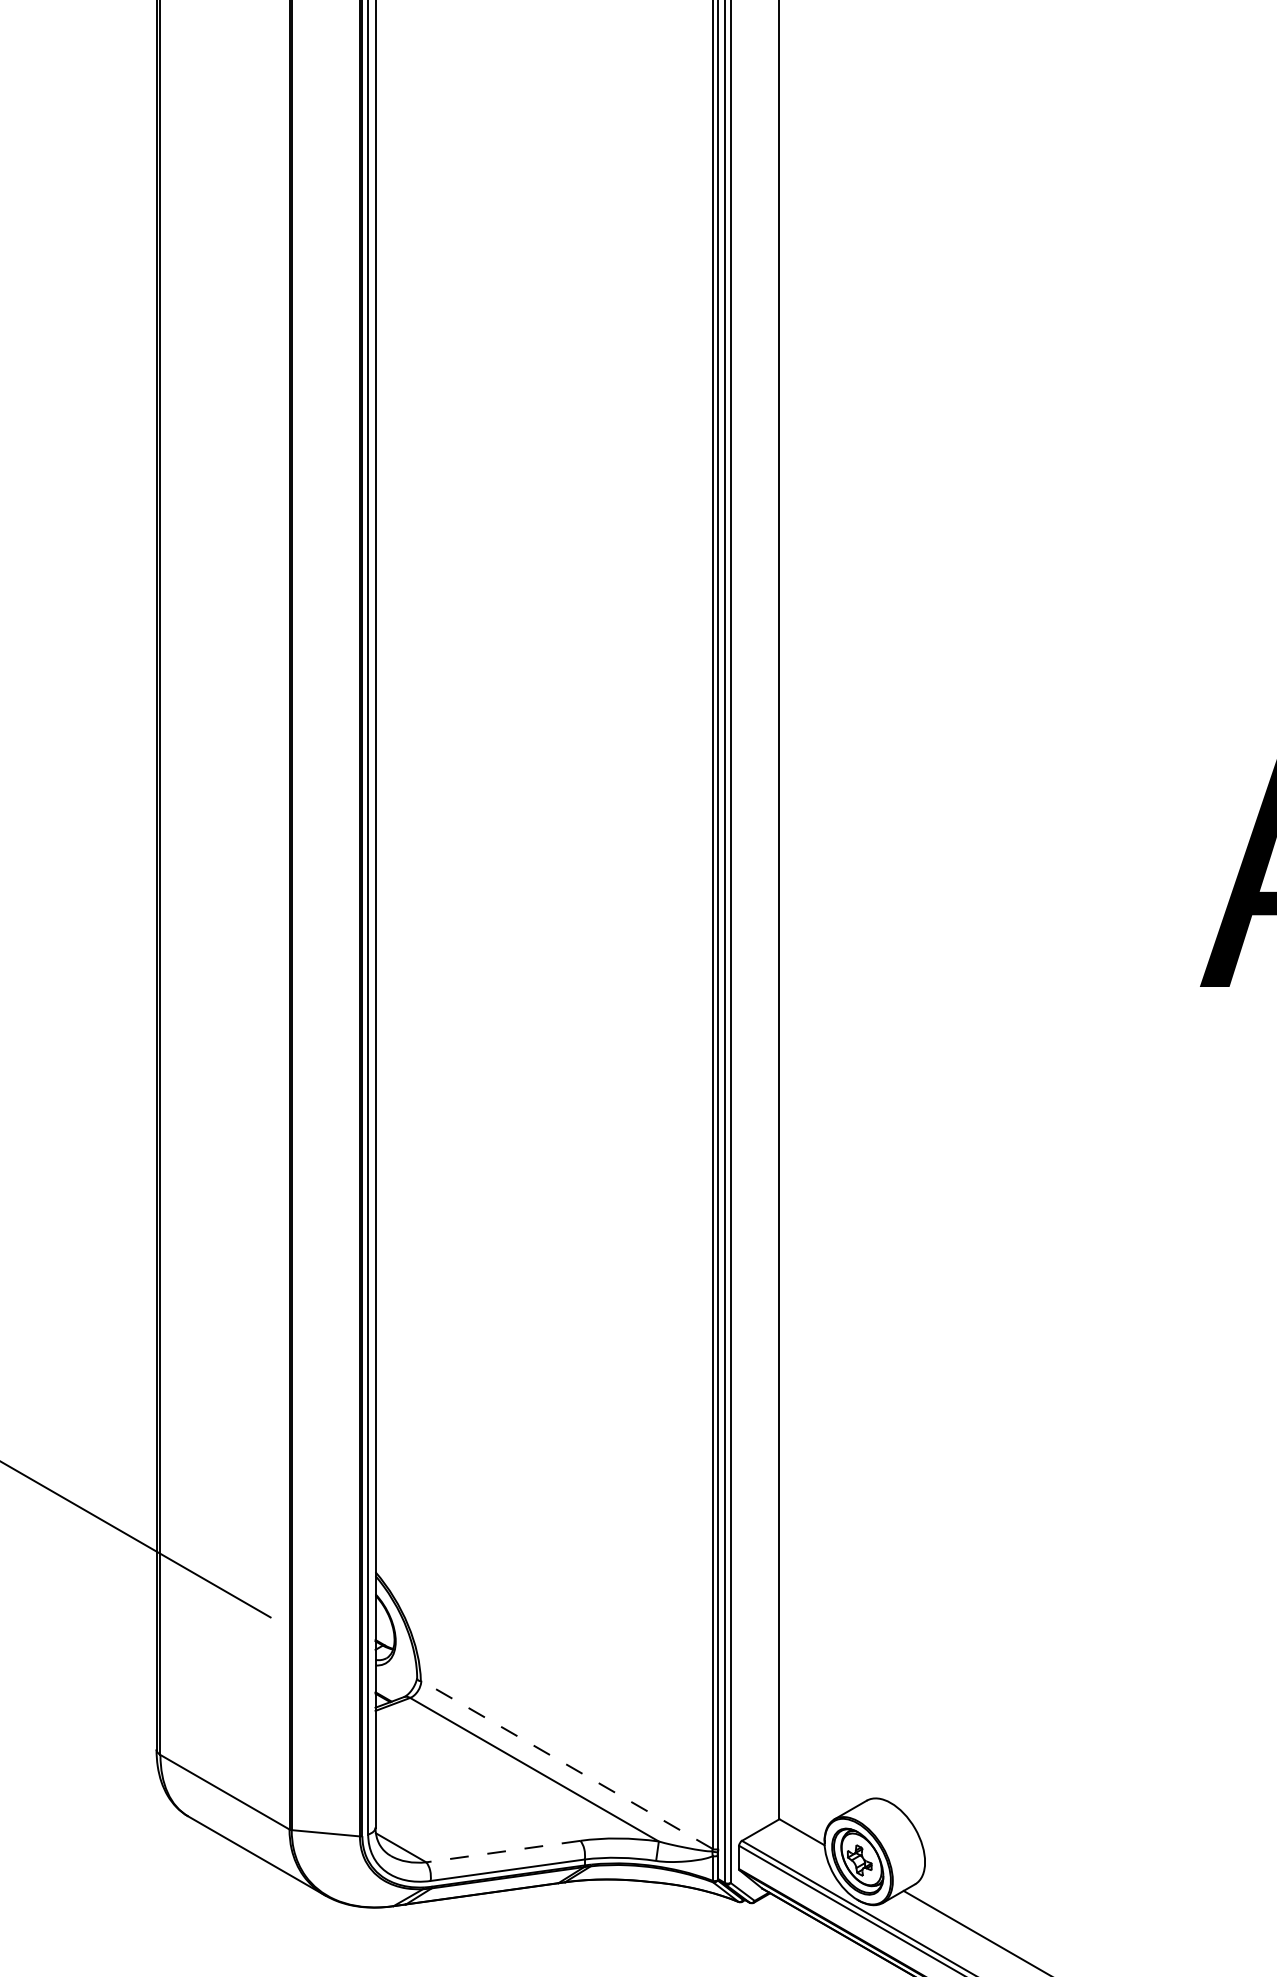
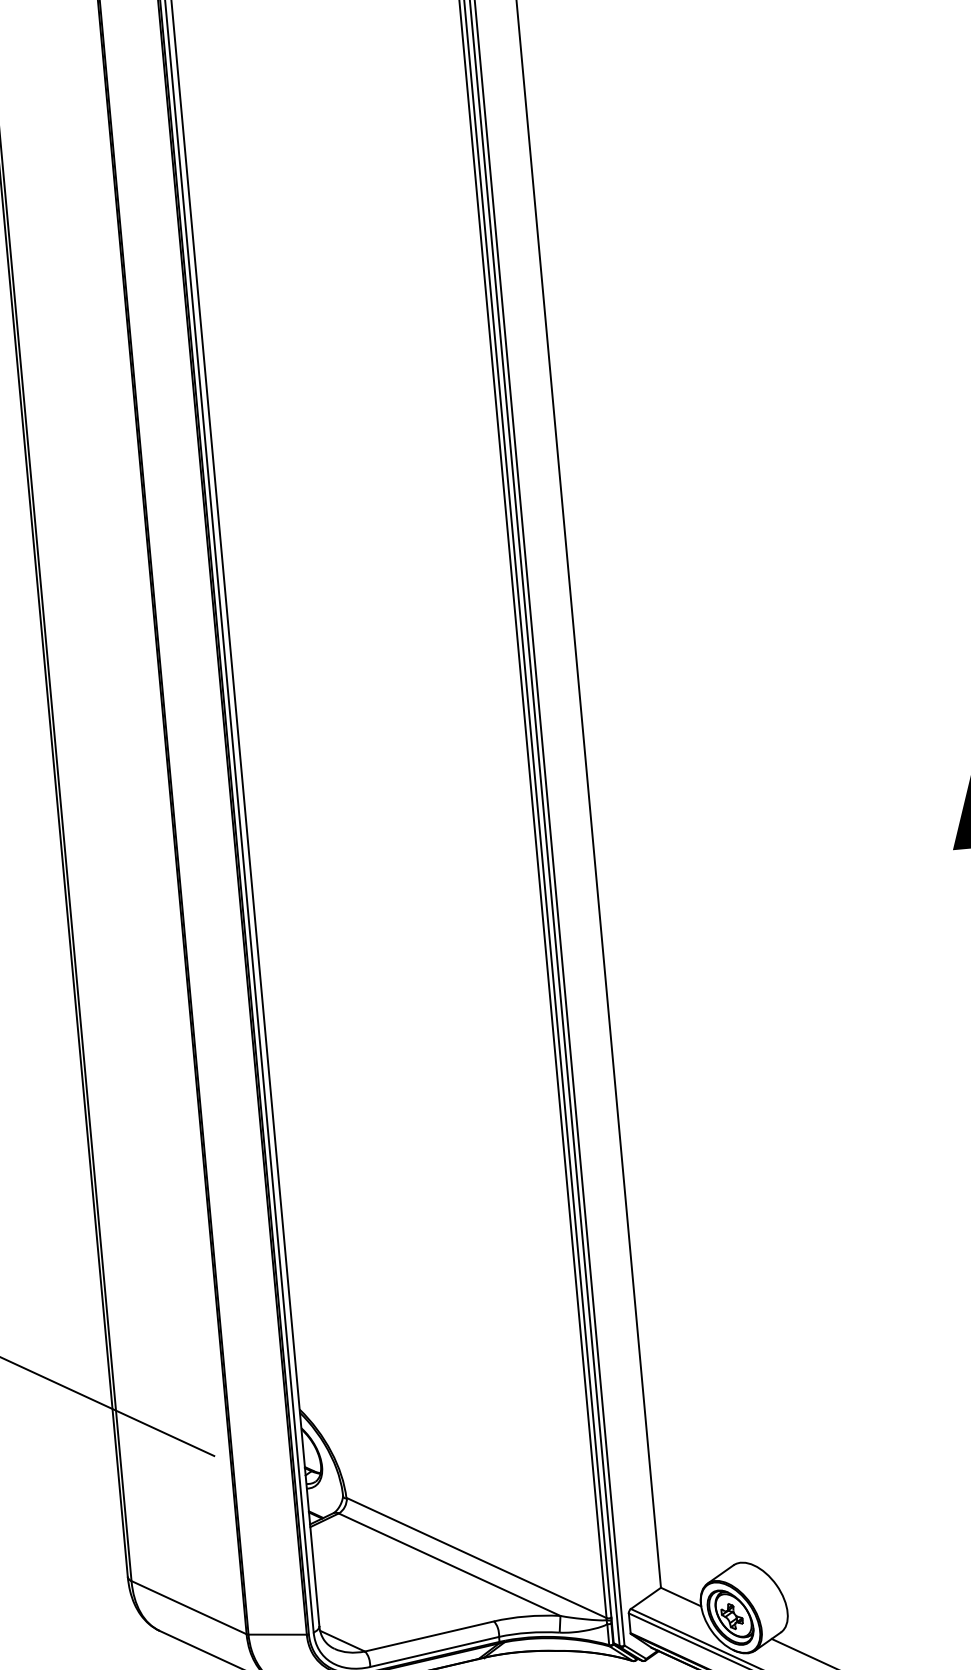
line: (566, 1764) -> (476, 1557), dashed -> solid
line: (503, 1851) -> (429, 1636), dashed -> solid

